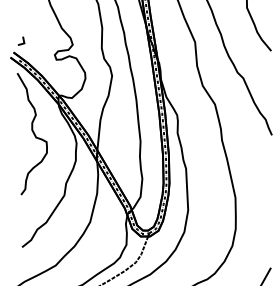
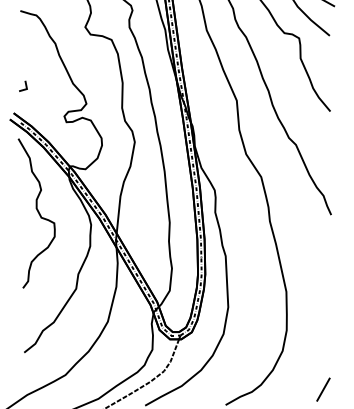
line: (23, 40) -> (25, 85), moved

